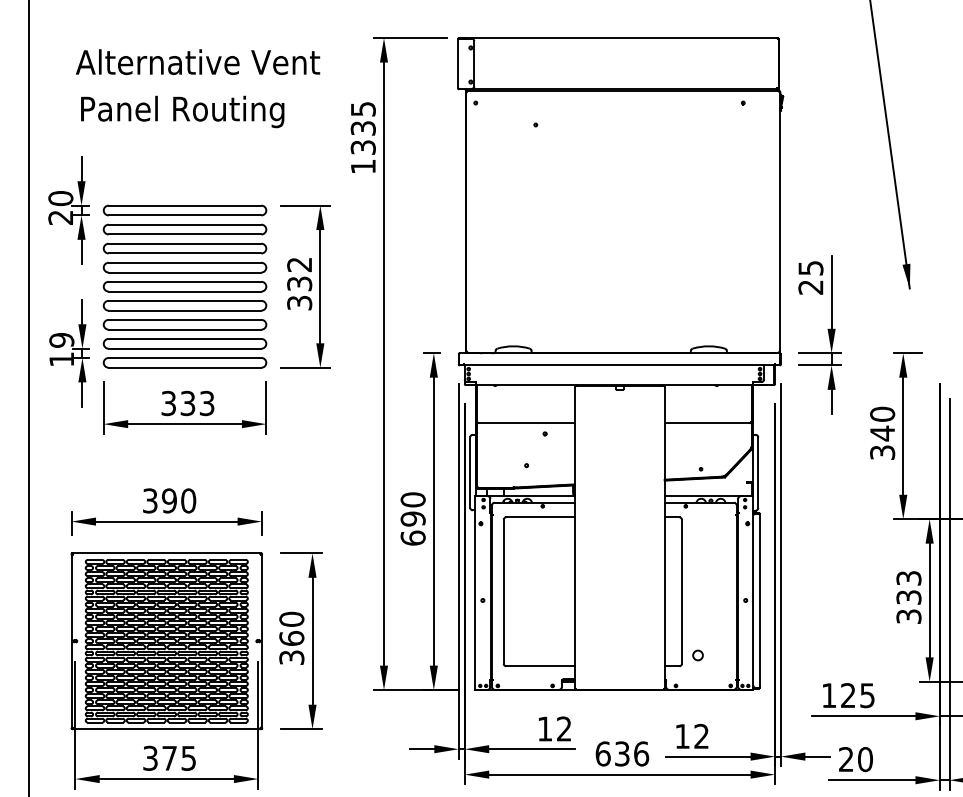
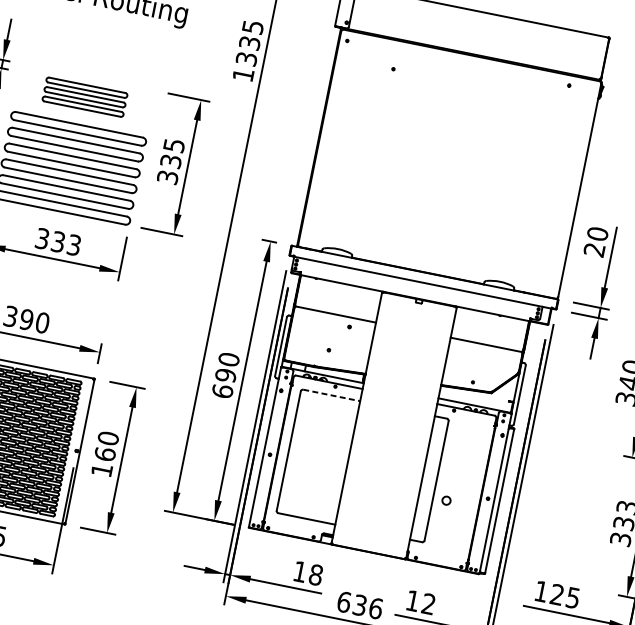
part: (184, 229) -> (84, 97), size x0.6
text: (299, 264) -> (174, 145), 332 -> 335
text: (810, 267) -> (597, 233), 25 -> 20
line: (541, 517) -> (332, 395), solid -> dashed
circle: (697, 655) -> (446, 500), moved
text: (291, 657) -> (101, 470), 360 -> 160
text: (563, 728) -> (315, 574), 12 -> 18

